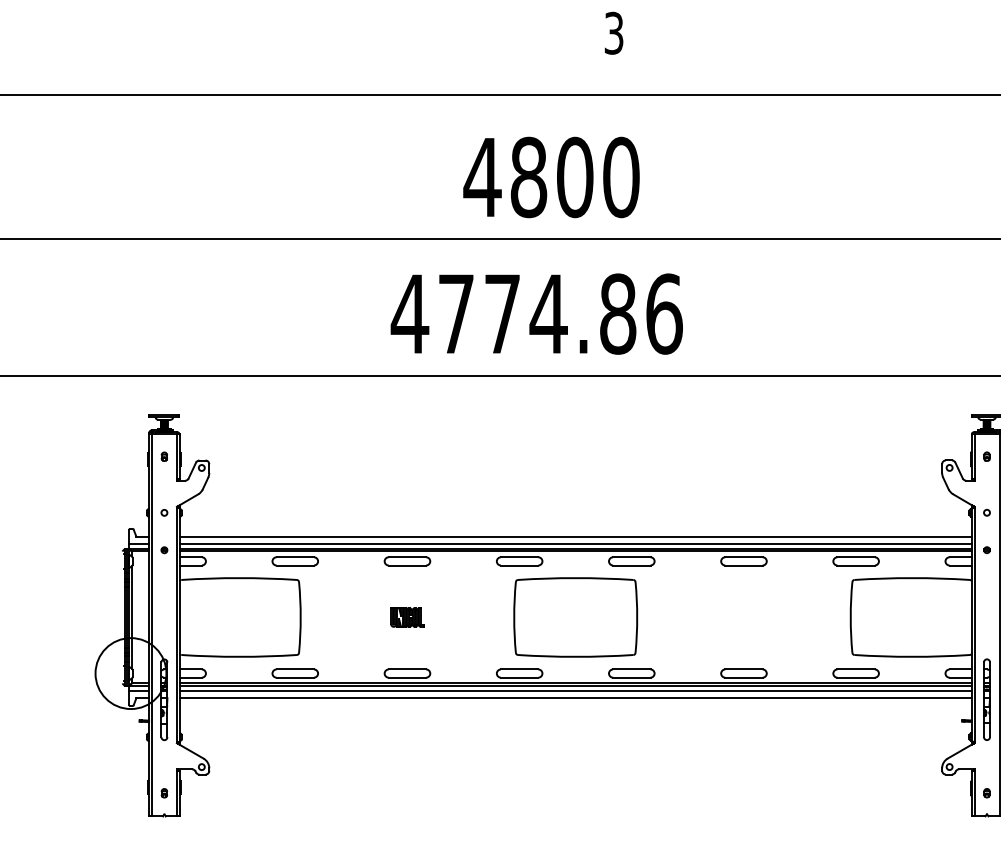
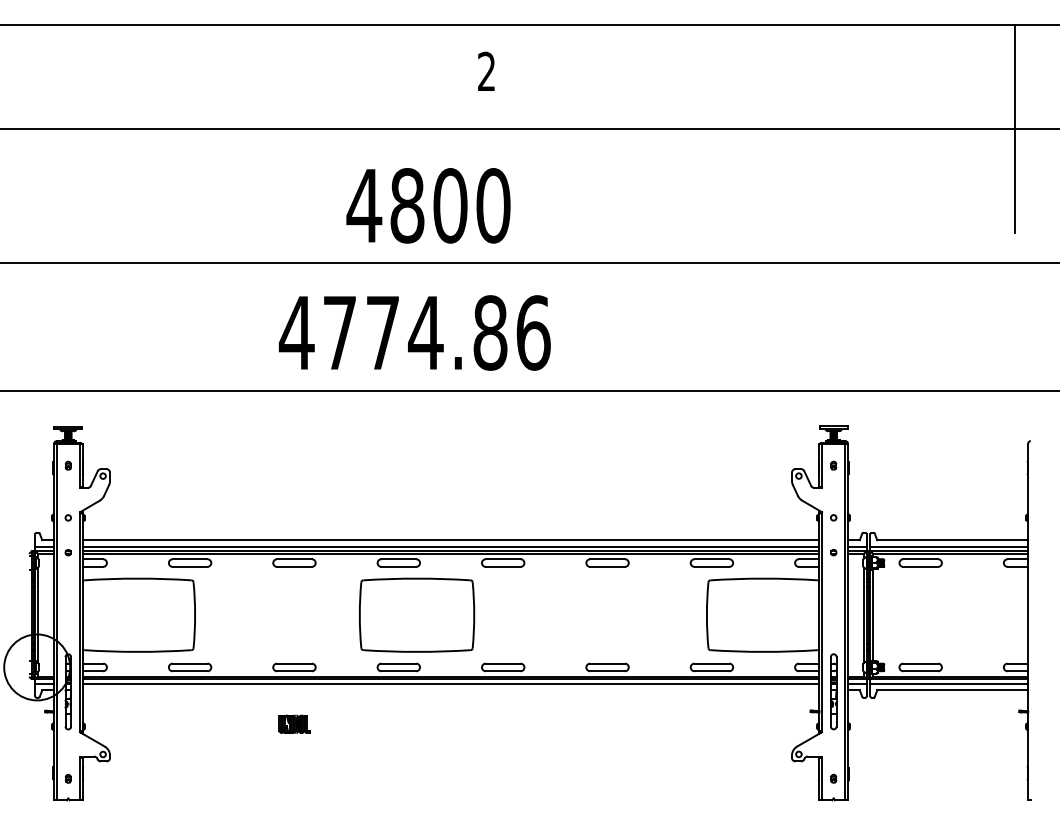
text: (613, 33) -> (486, 71), 3 -> 2
part: (407, 616) -> (294, 723), moved
part: (576, 616) -> (417, 614), moved
line: (575, 698) -> (450, 690), removed

